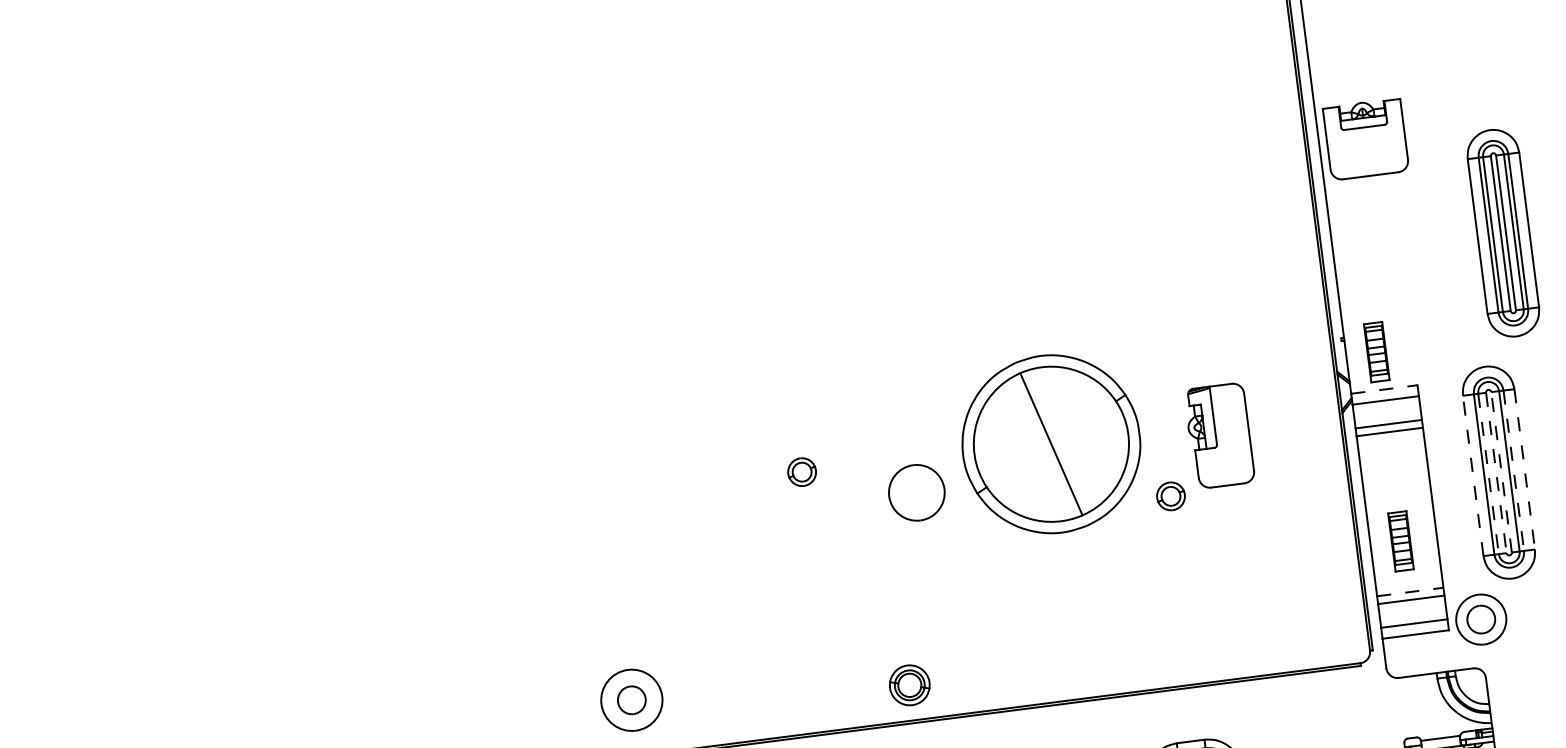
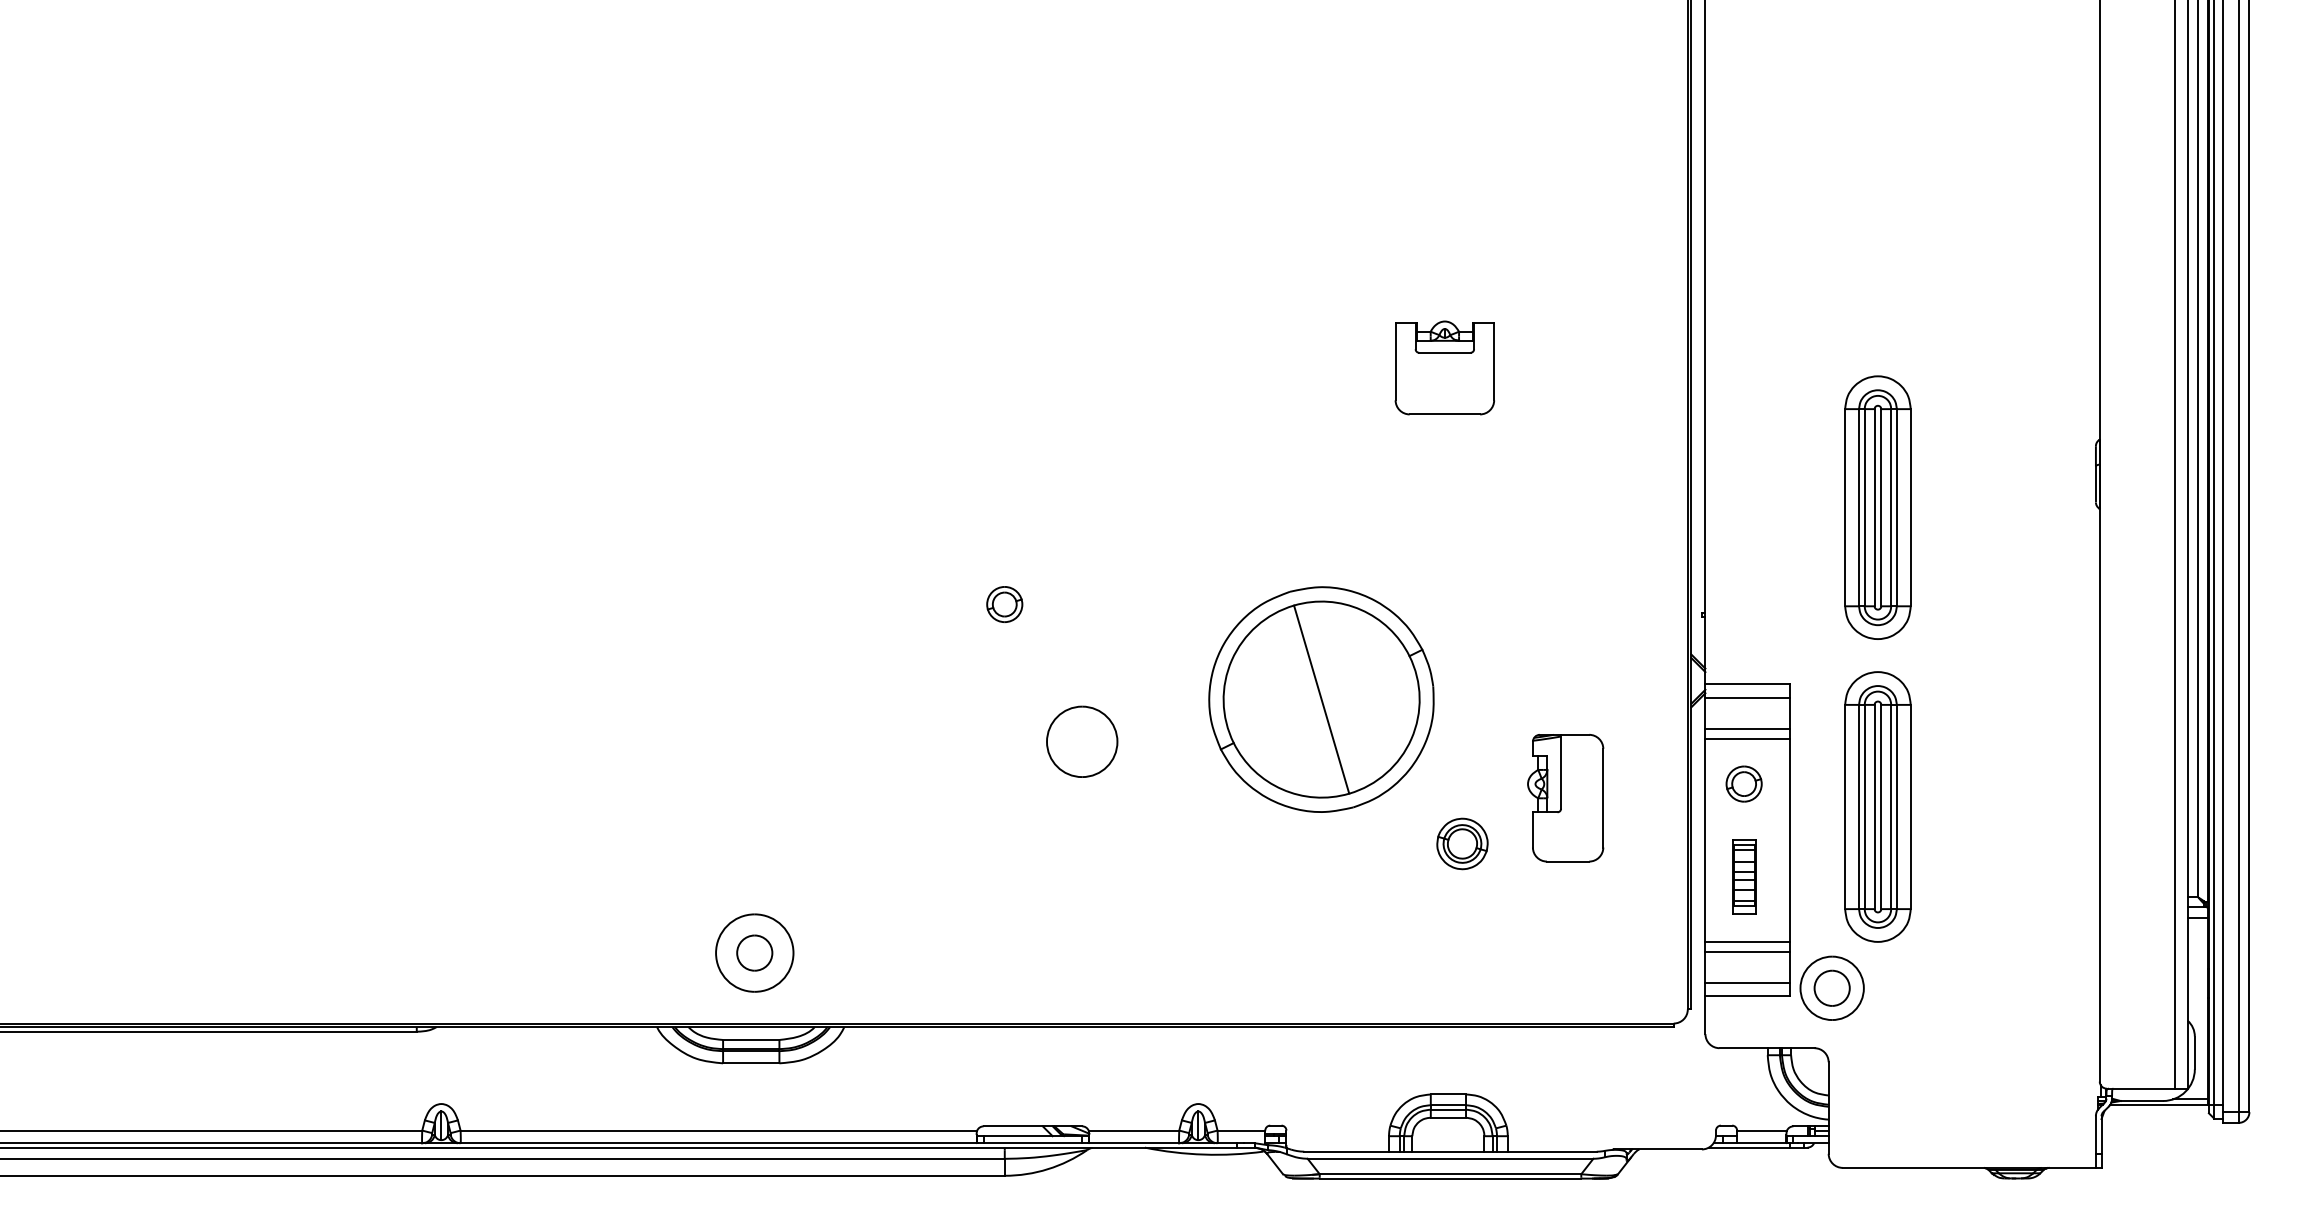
part: (1365, 139) -> (1444, 367), moved
part: (1503, 233) -> (1877, 507), moved
part: (1376, 351) -> (1744, 635), removed
line: (1385, 389) -> (1748, 684), dashed -> solid
part: (1219, 436) -> (1565, 798), moved
line: (1524, 469) -> (1910, 807), dashed -> solid
line: (1501, 471) -> (1881, 806), dashed -> solid
line: (1513, 471) -> (1896, 807), dashed -> solid
part: (801, 472) -> (1004, 604), moved
line: (1496, 473) -> (1874, 807), dashed -> solid
line: (1488, 474) -> (1864, 807), dashed -> solid
line: (1473, 475) -> (1845, 806), dashed -> solid
part: (917, 492) -> (1082, 741), moved
part: (1170, 495) -> (1743, 783), moved
line: (1410, 592) -> (1748, 942), dashed -> solid
part: (909, 684) -> (1462, 843), moved

